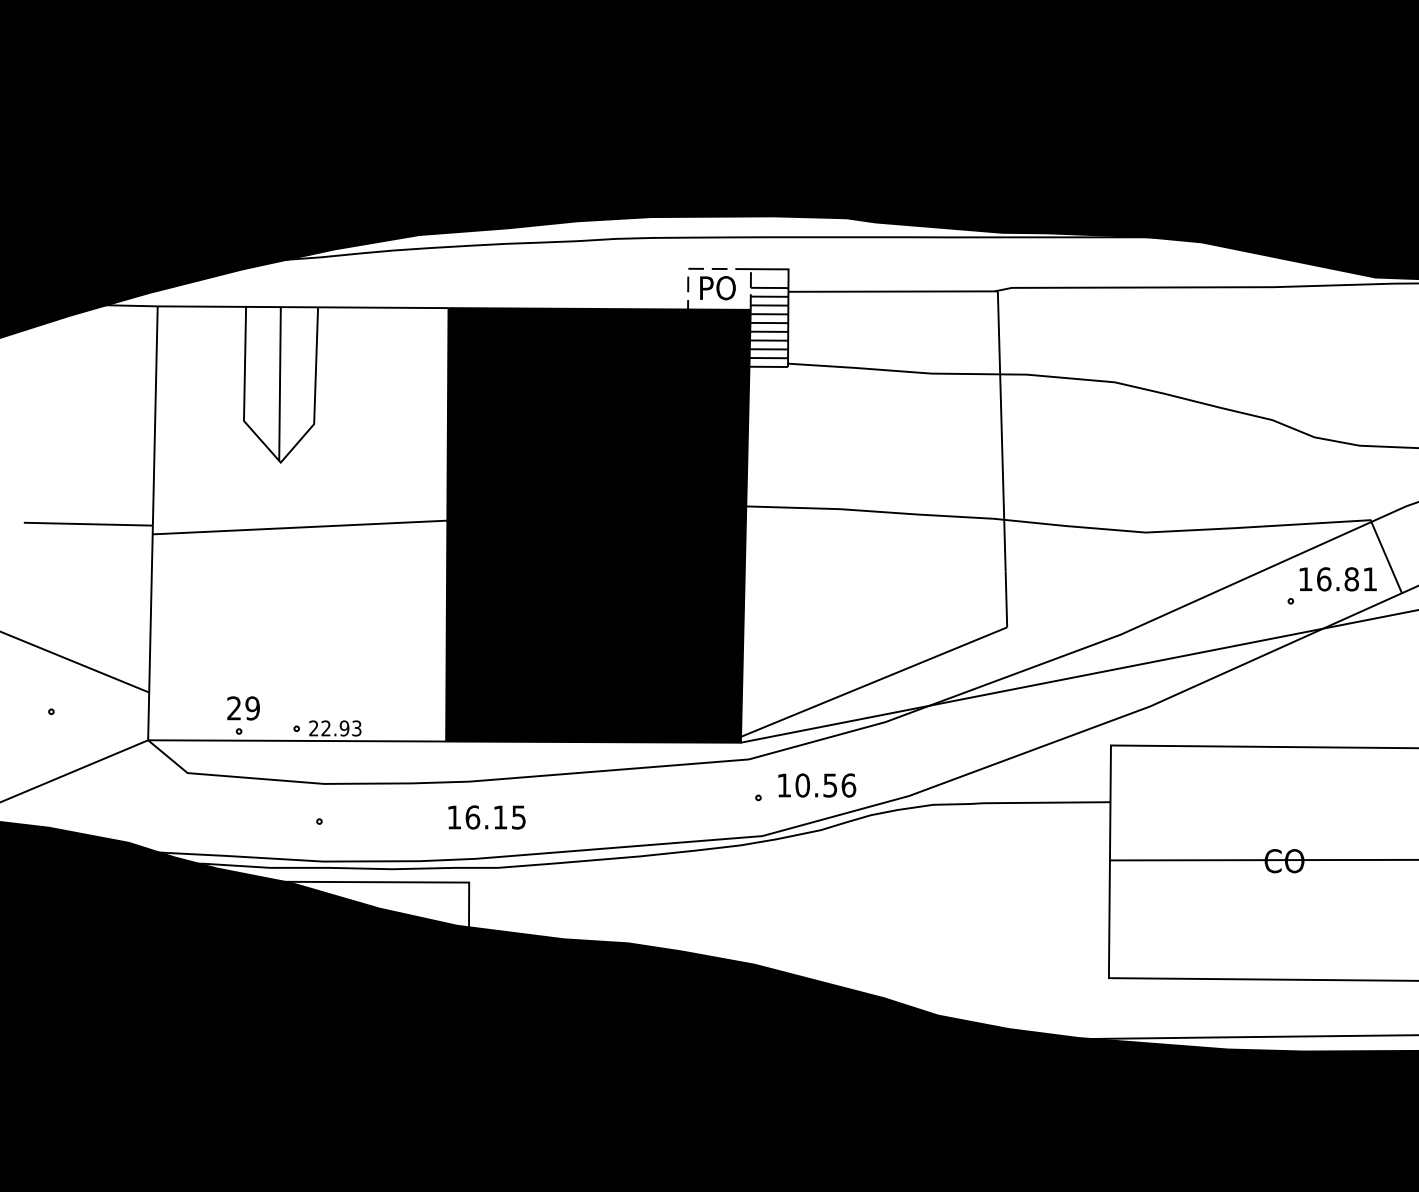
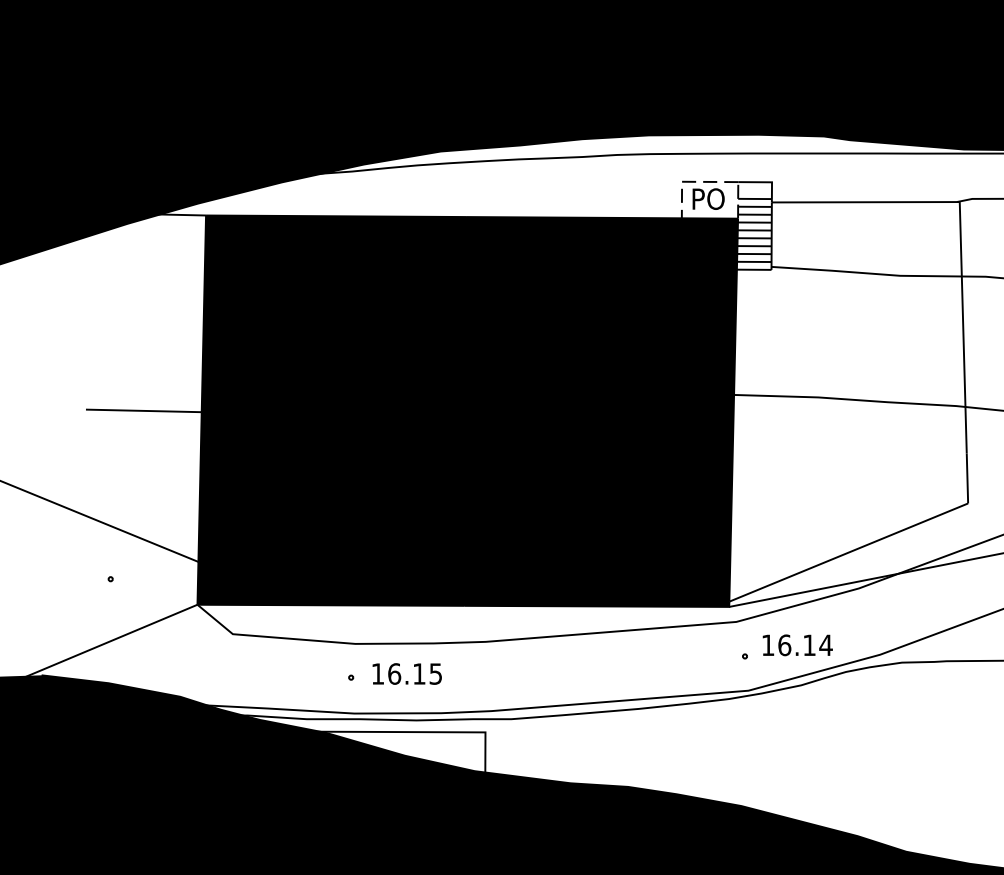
fill: (298, 523) -> (332, 410), added
text: (825, 785) -> (805, 645), 10.56 -> 16.14
text: (486, 817) -> (406, 674), moved

